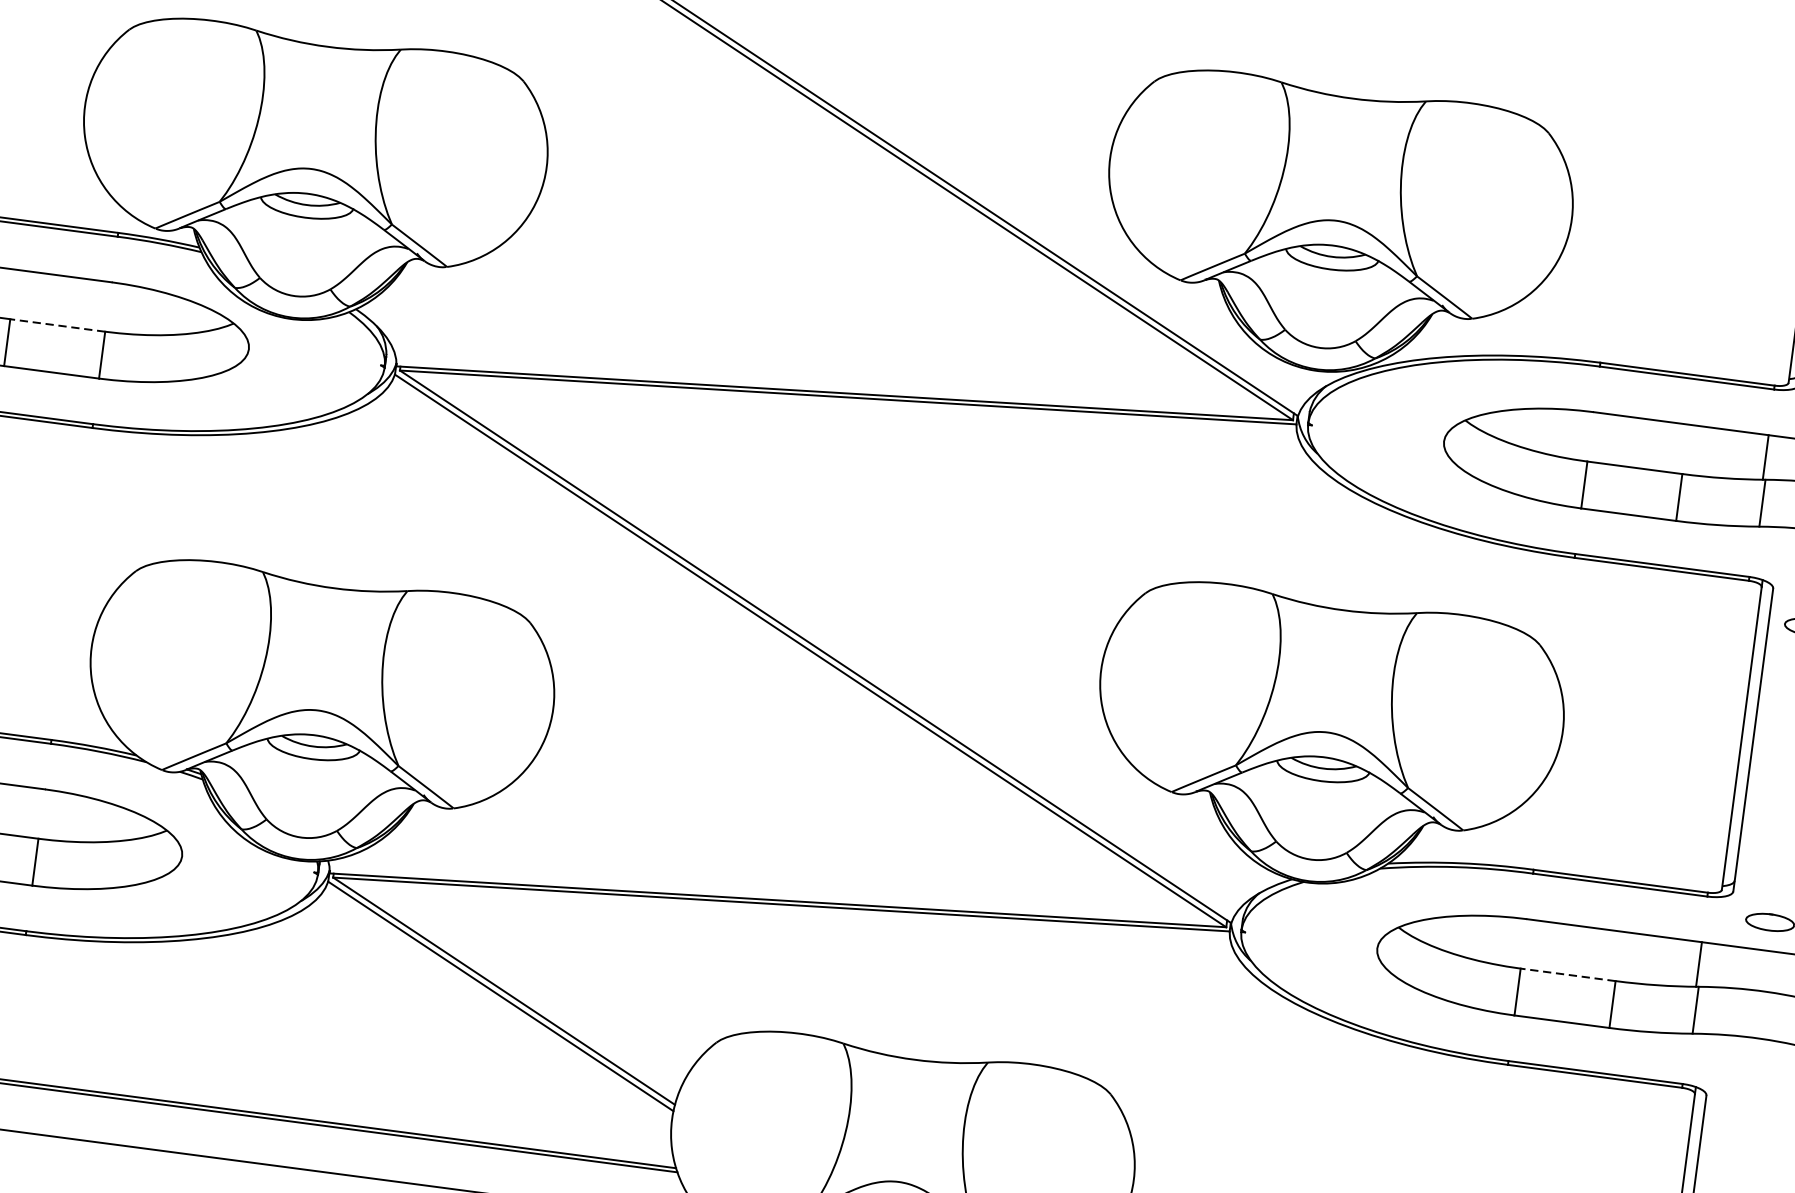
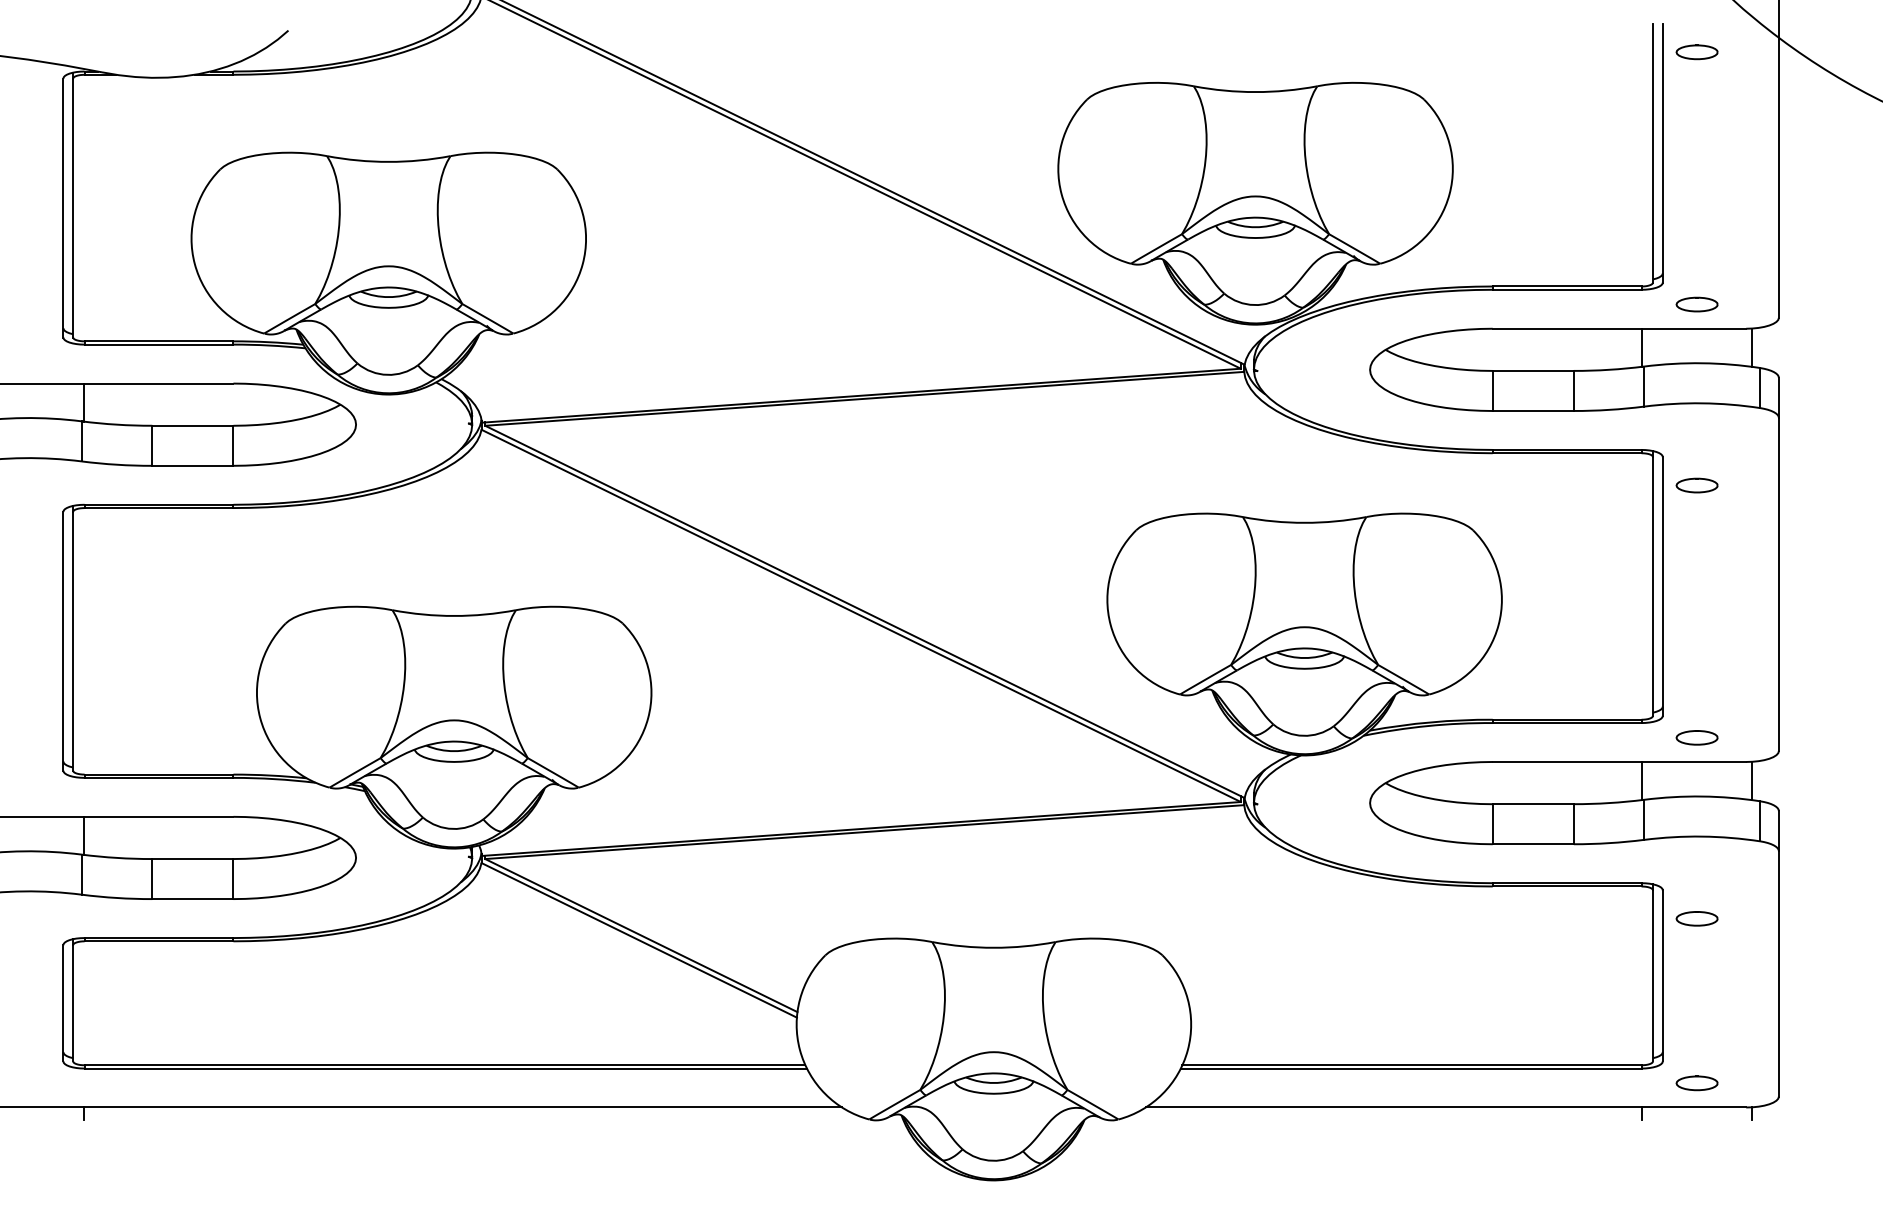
line: (57, 325) -> (192, 425), dashed -> solid
line: (1568, 975) -> (1533, 804), dashed -> solid
part: (1741, 1133) -> (1696, 918), added

